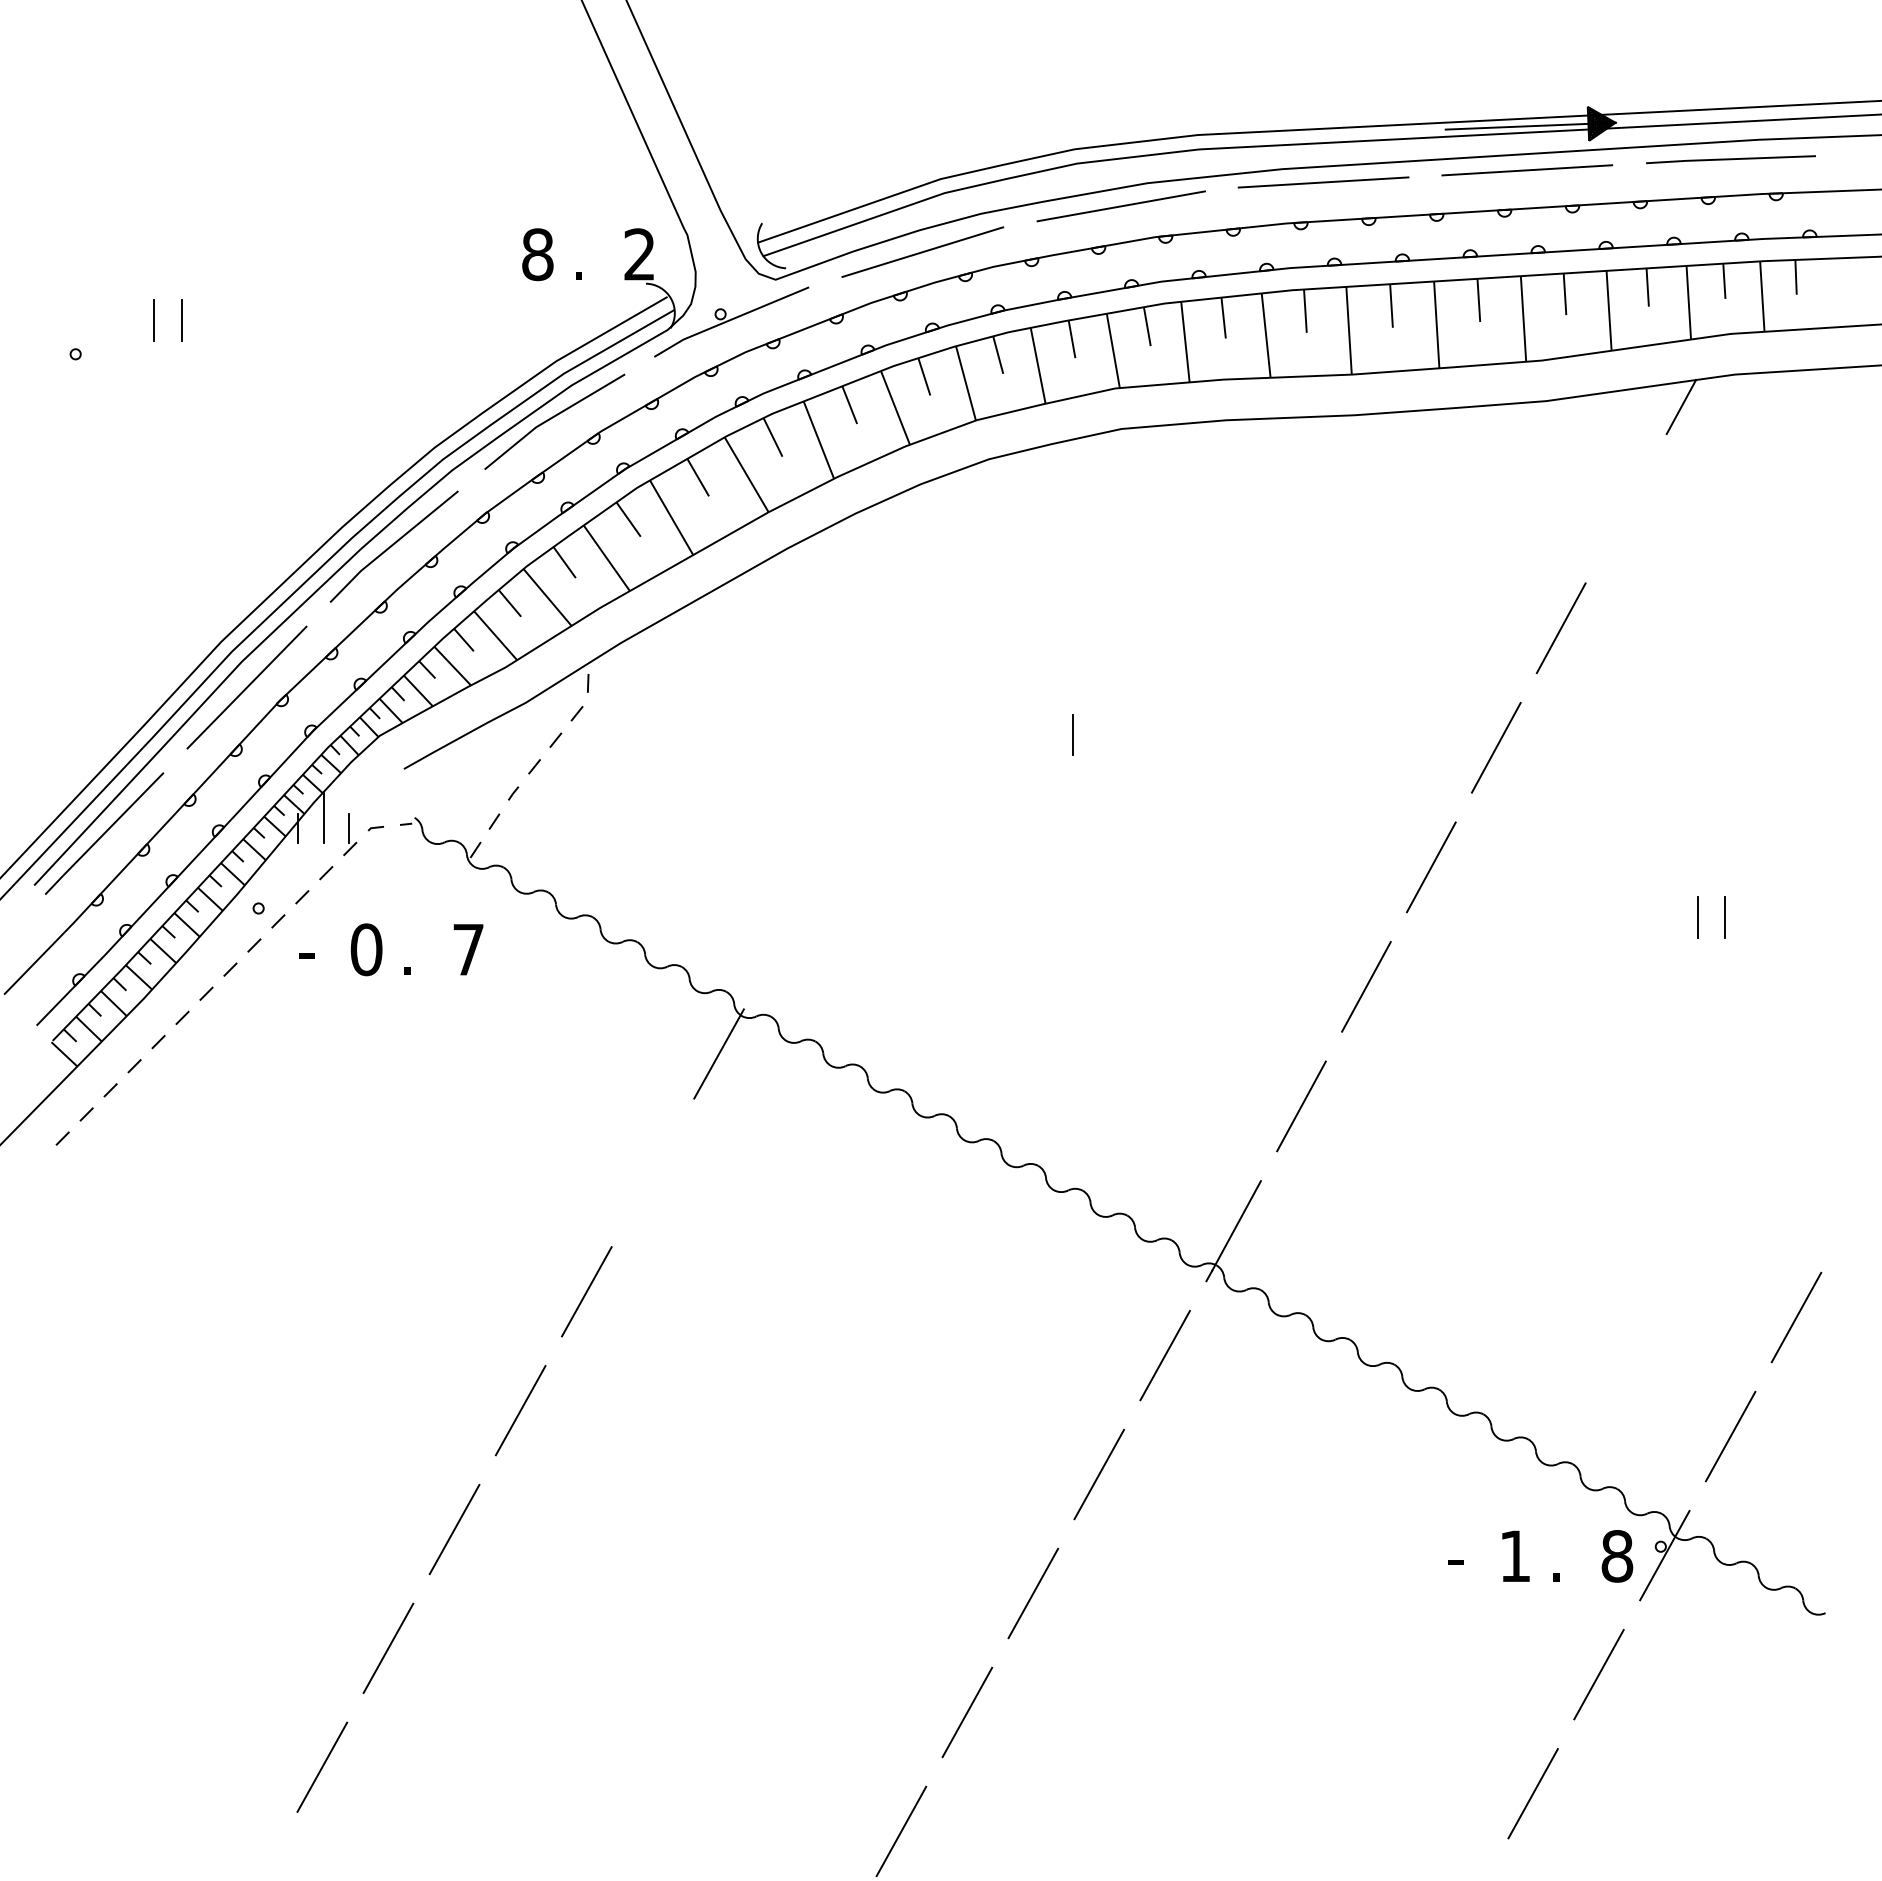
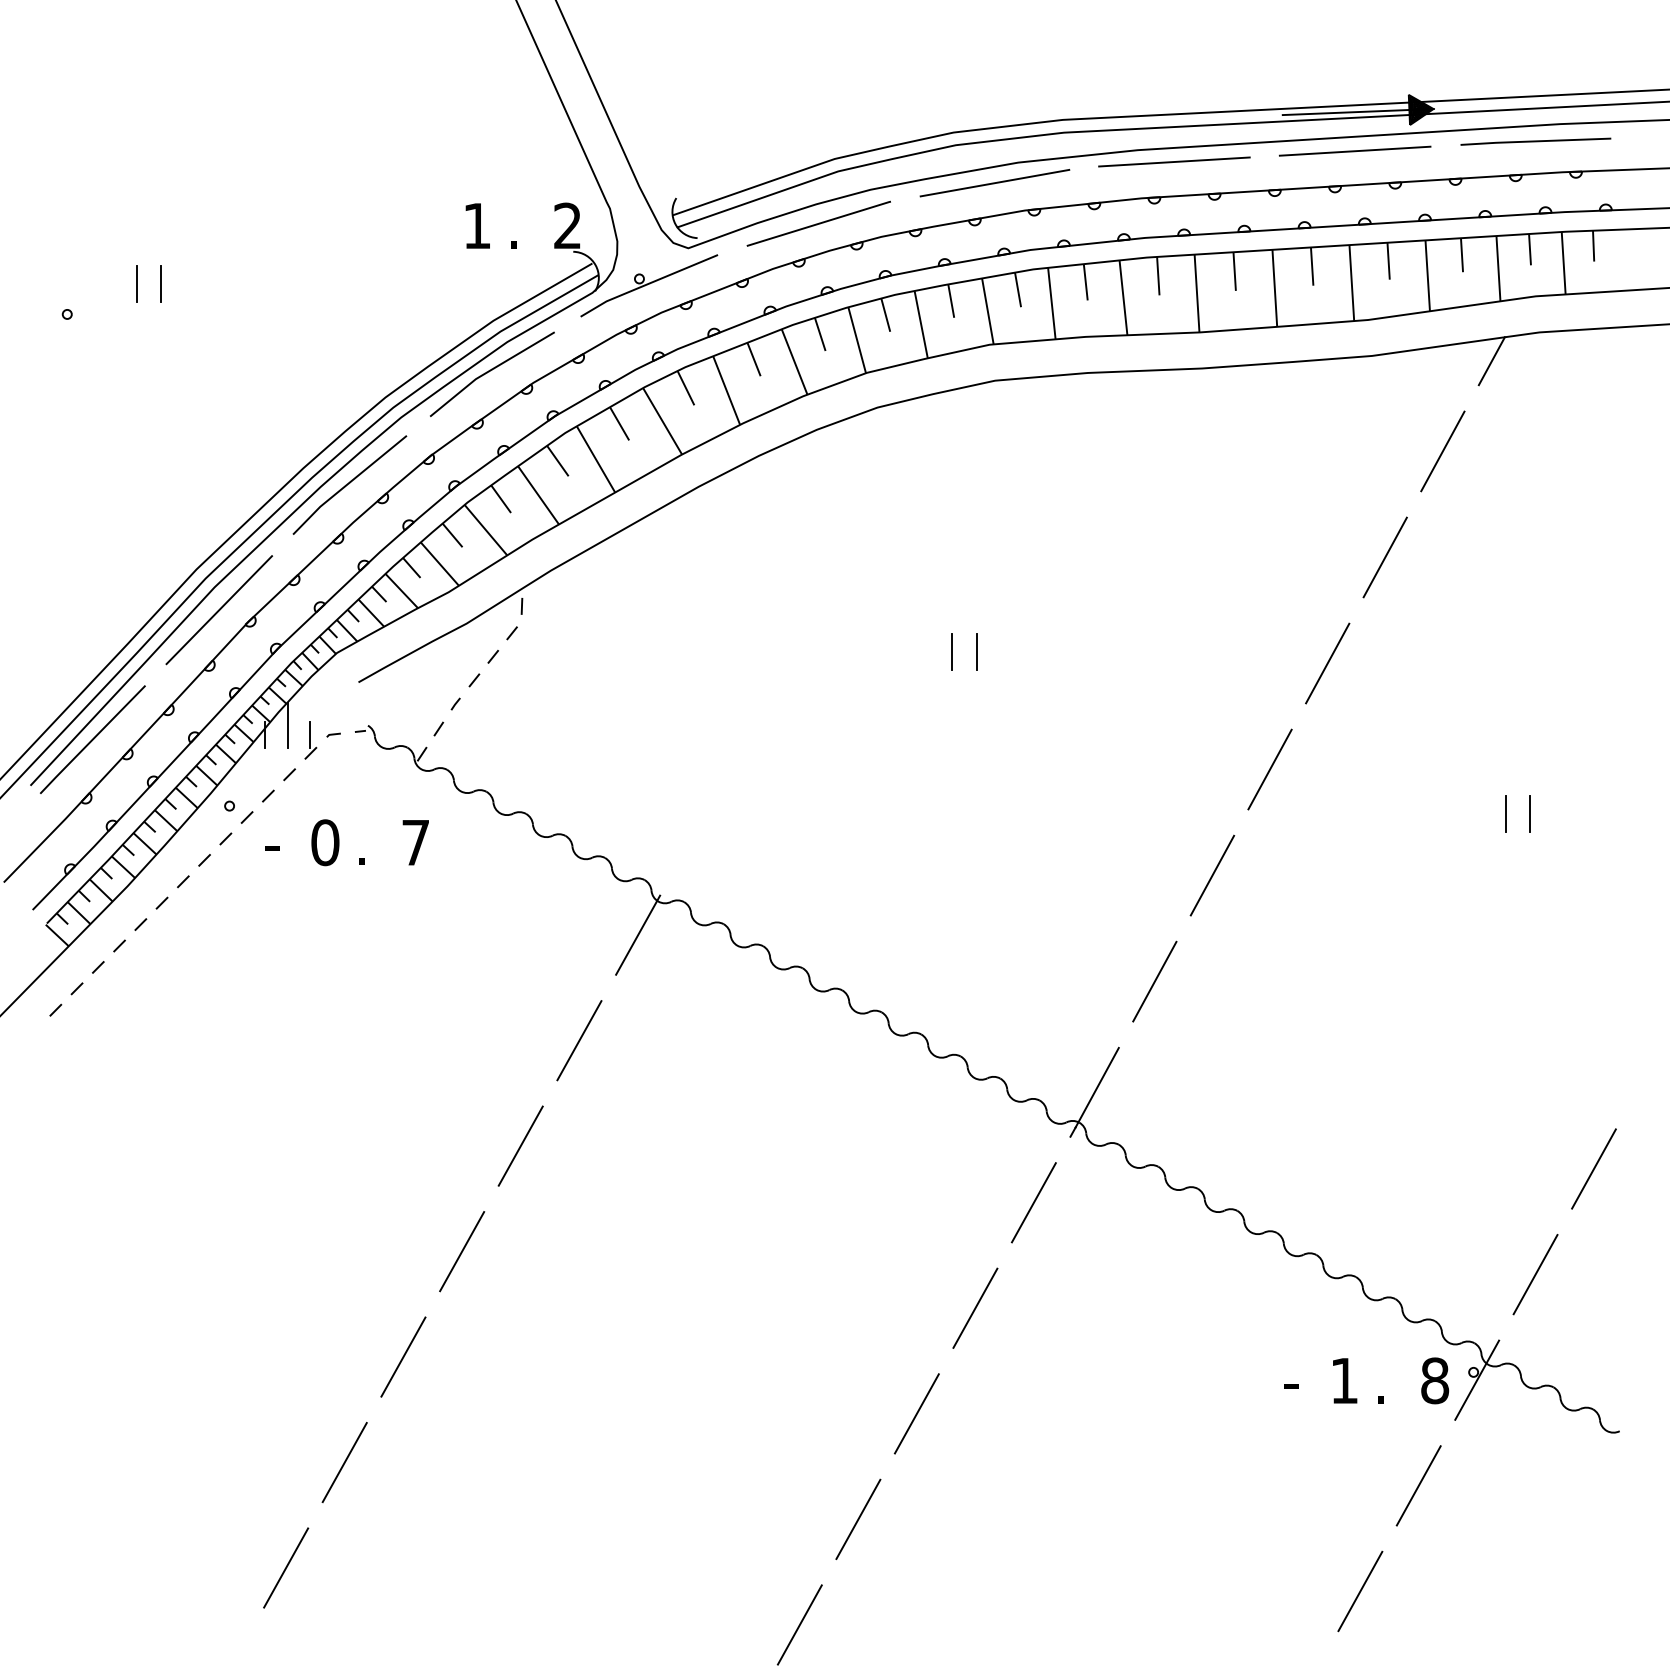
text: (537, 254) -> (477, 225), 8 -> 1
line: (1625, 508) -> (1442, 451), added
line: (1100, 734) -> (976, 651), added
line: (652, 1172) -> (579, 1040), added

